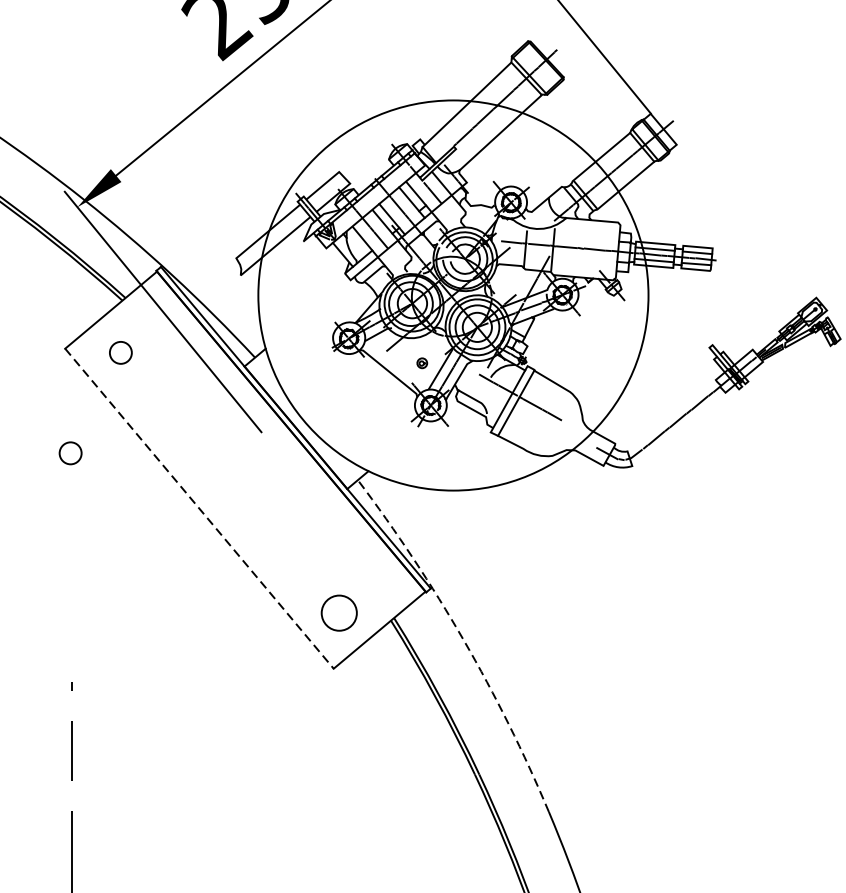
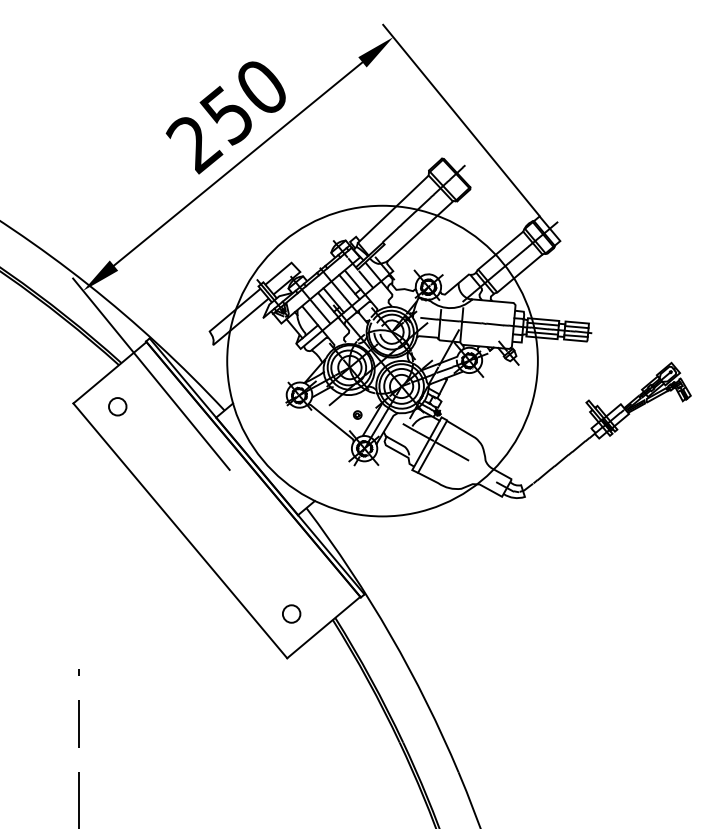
circle: (70, 453) -> (77, 486), removed
line: (199, 509) -> (180, 531), dashed -> solid
circle: (339, 612) -> (291, 613), size x0.62
arc: (463, 640) -> (390, 635), dashed -> solid

